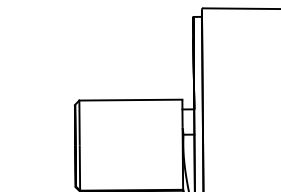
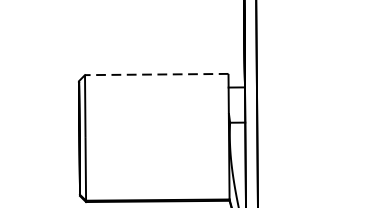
line: (130, 100) -> (156, 75), solid -> dashed

